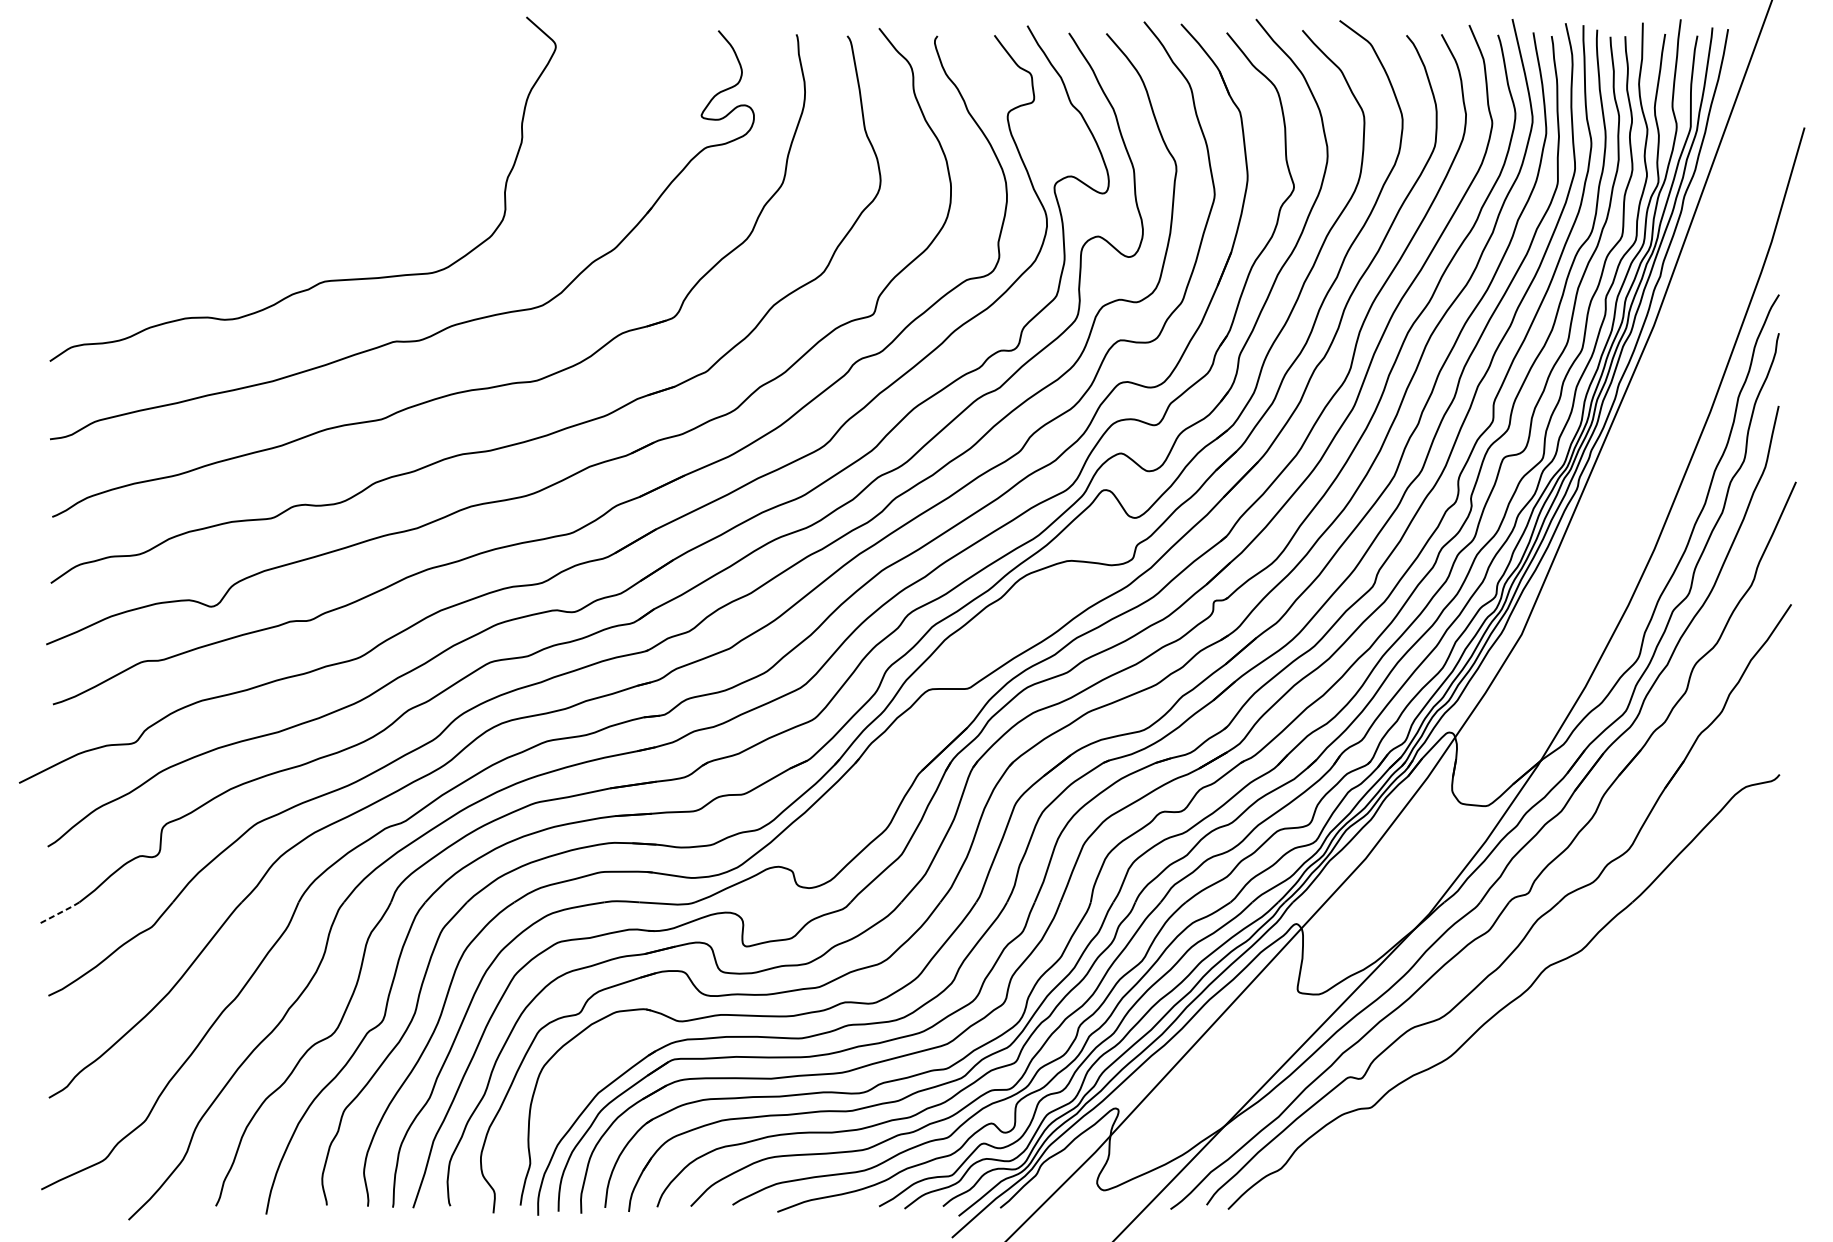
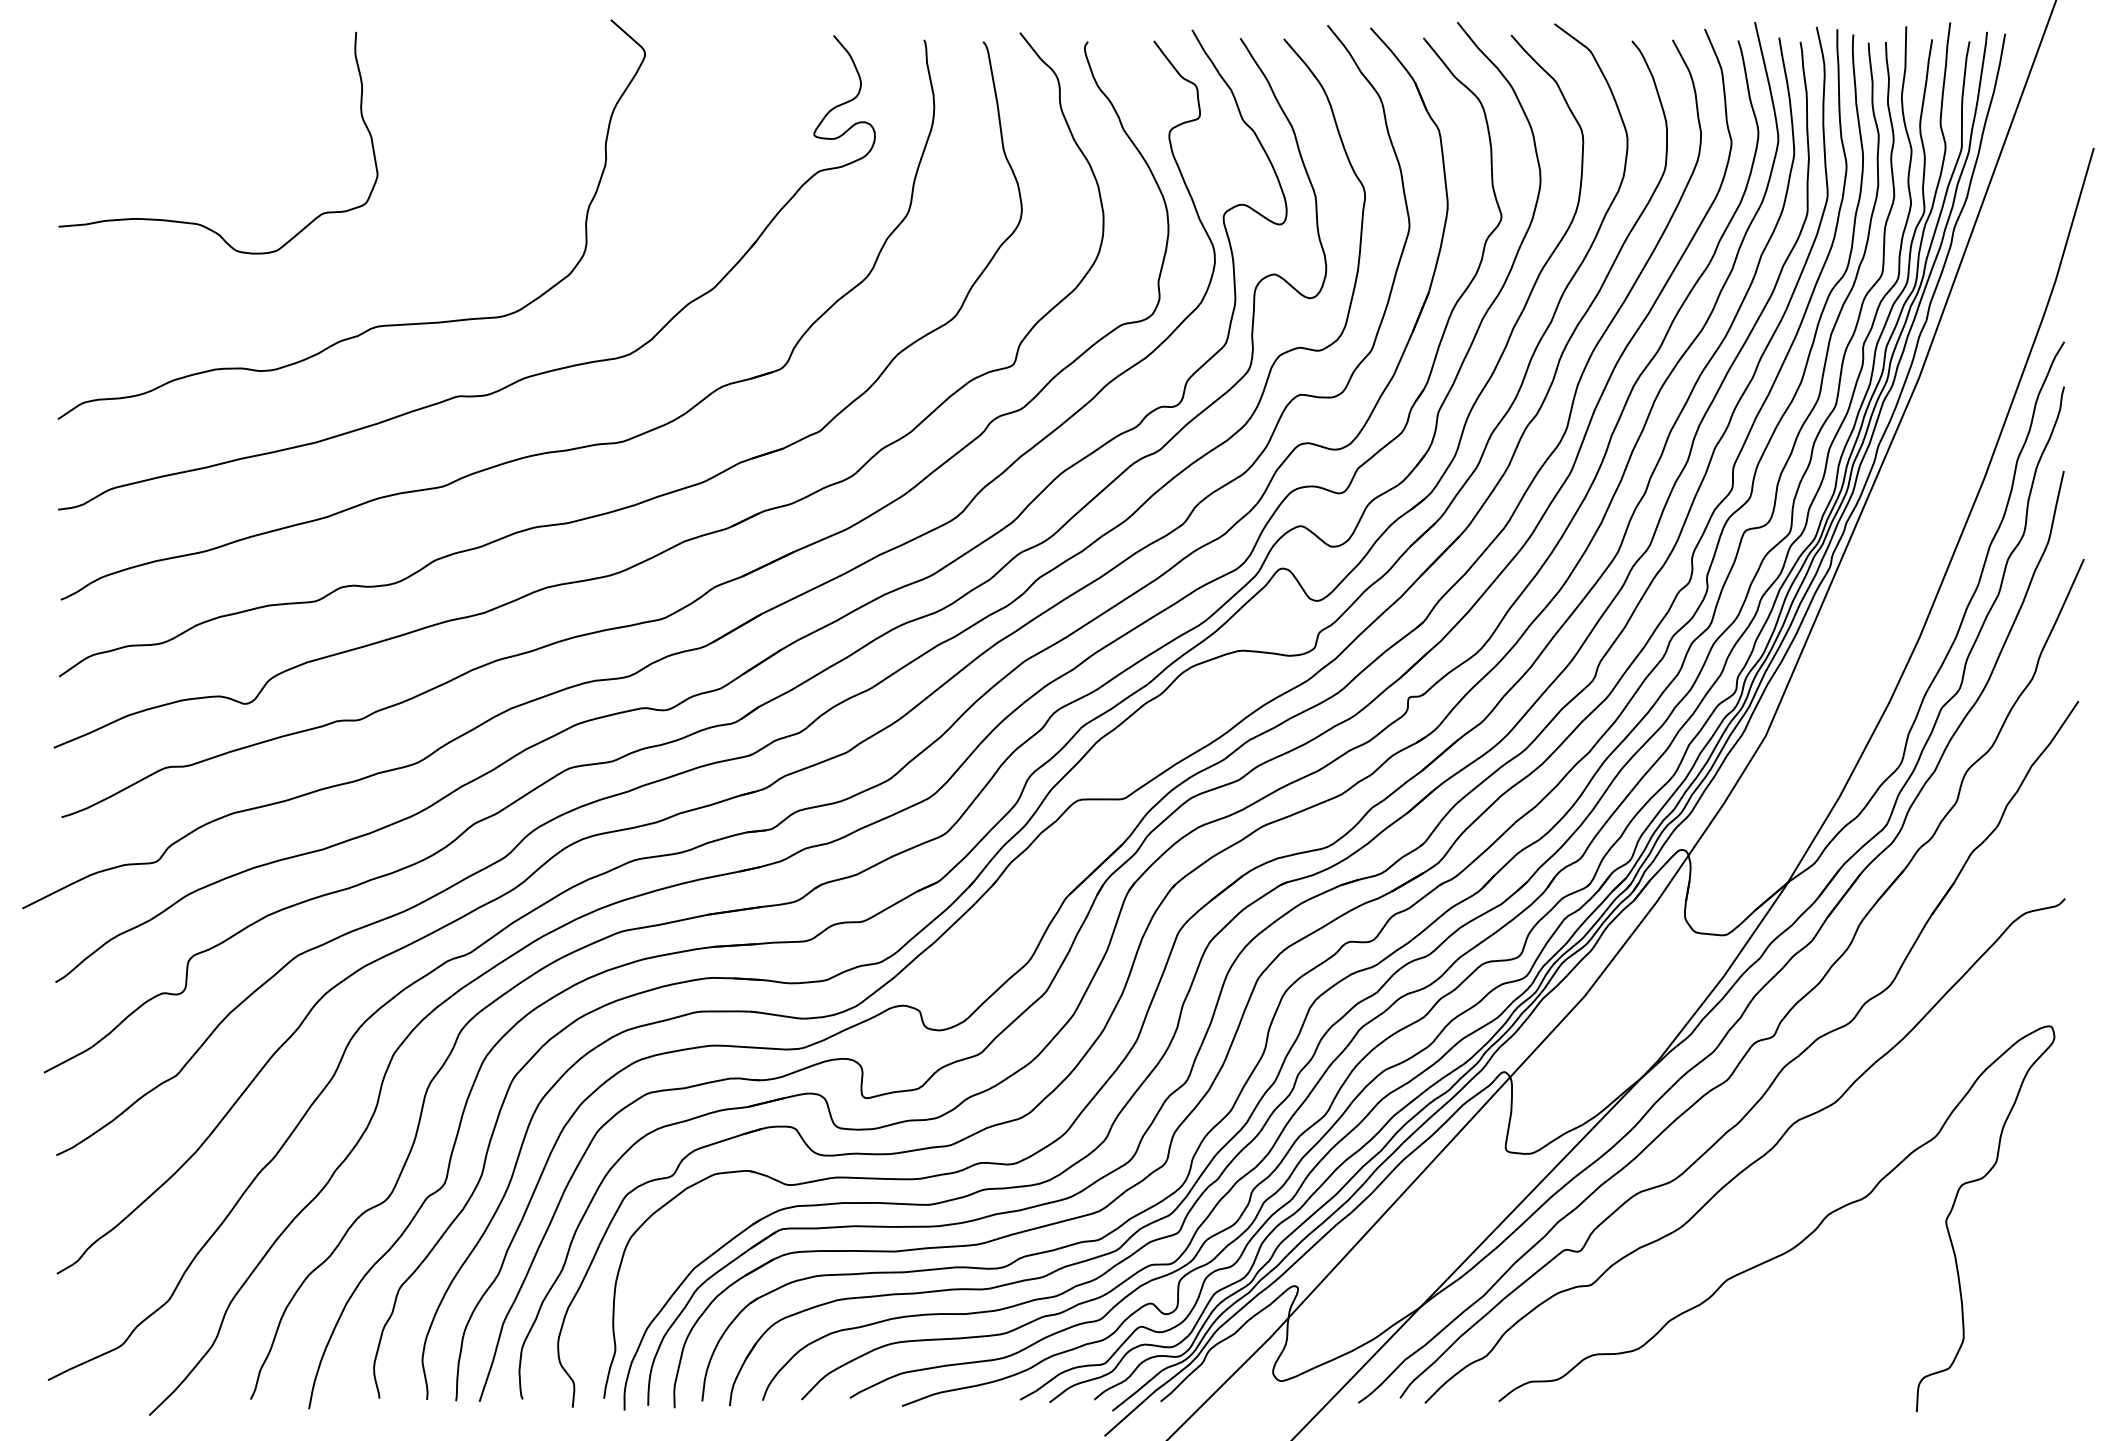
curve: (171, 192) -> (199, 223), added
line: (58, 913) -> (68, 1059), dashed -> solid
part: (1548, 1072) -> (1796, 1244), added

